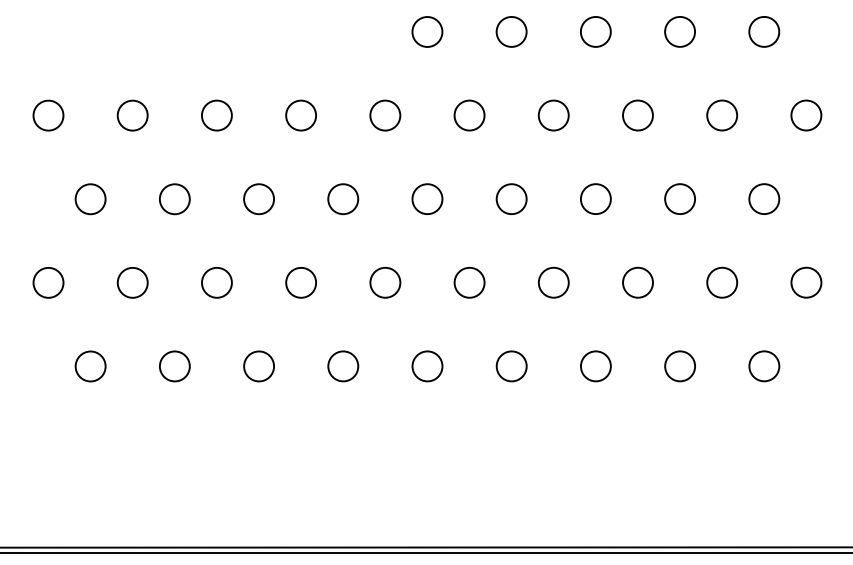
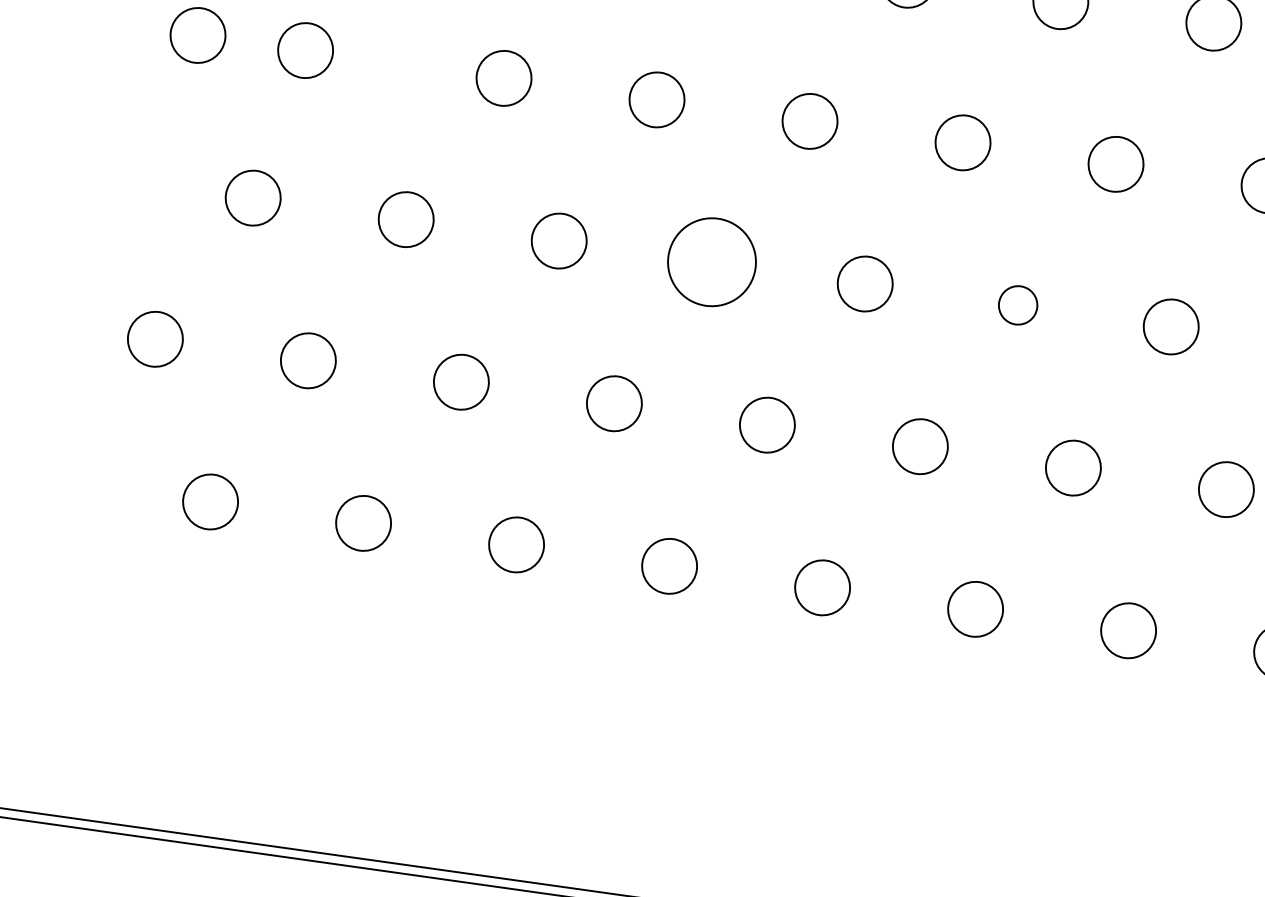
circle: (132, 115) -> (305, 50), moved
circle: (511, 198) -> (1018, 304), size x0.7
circle: (343, 199) -> (712, 263), size x1.6

